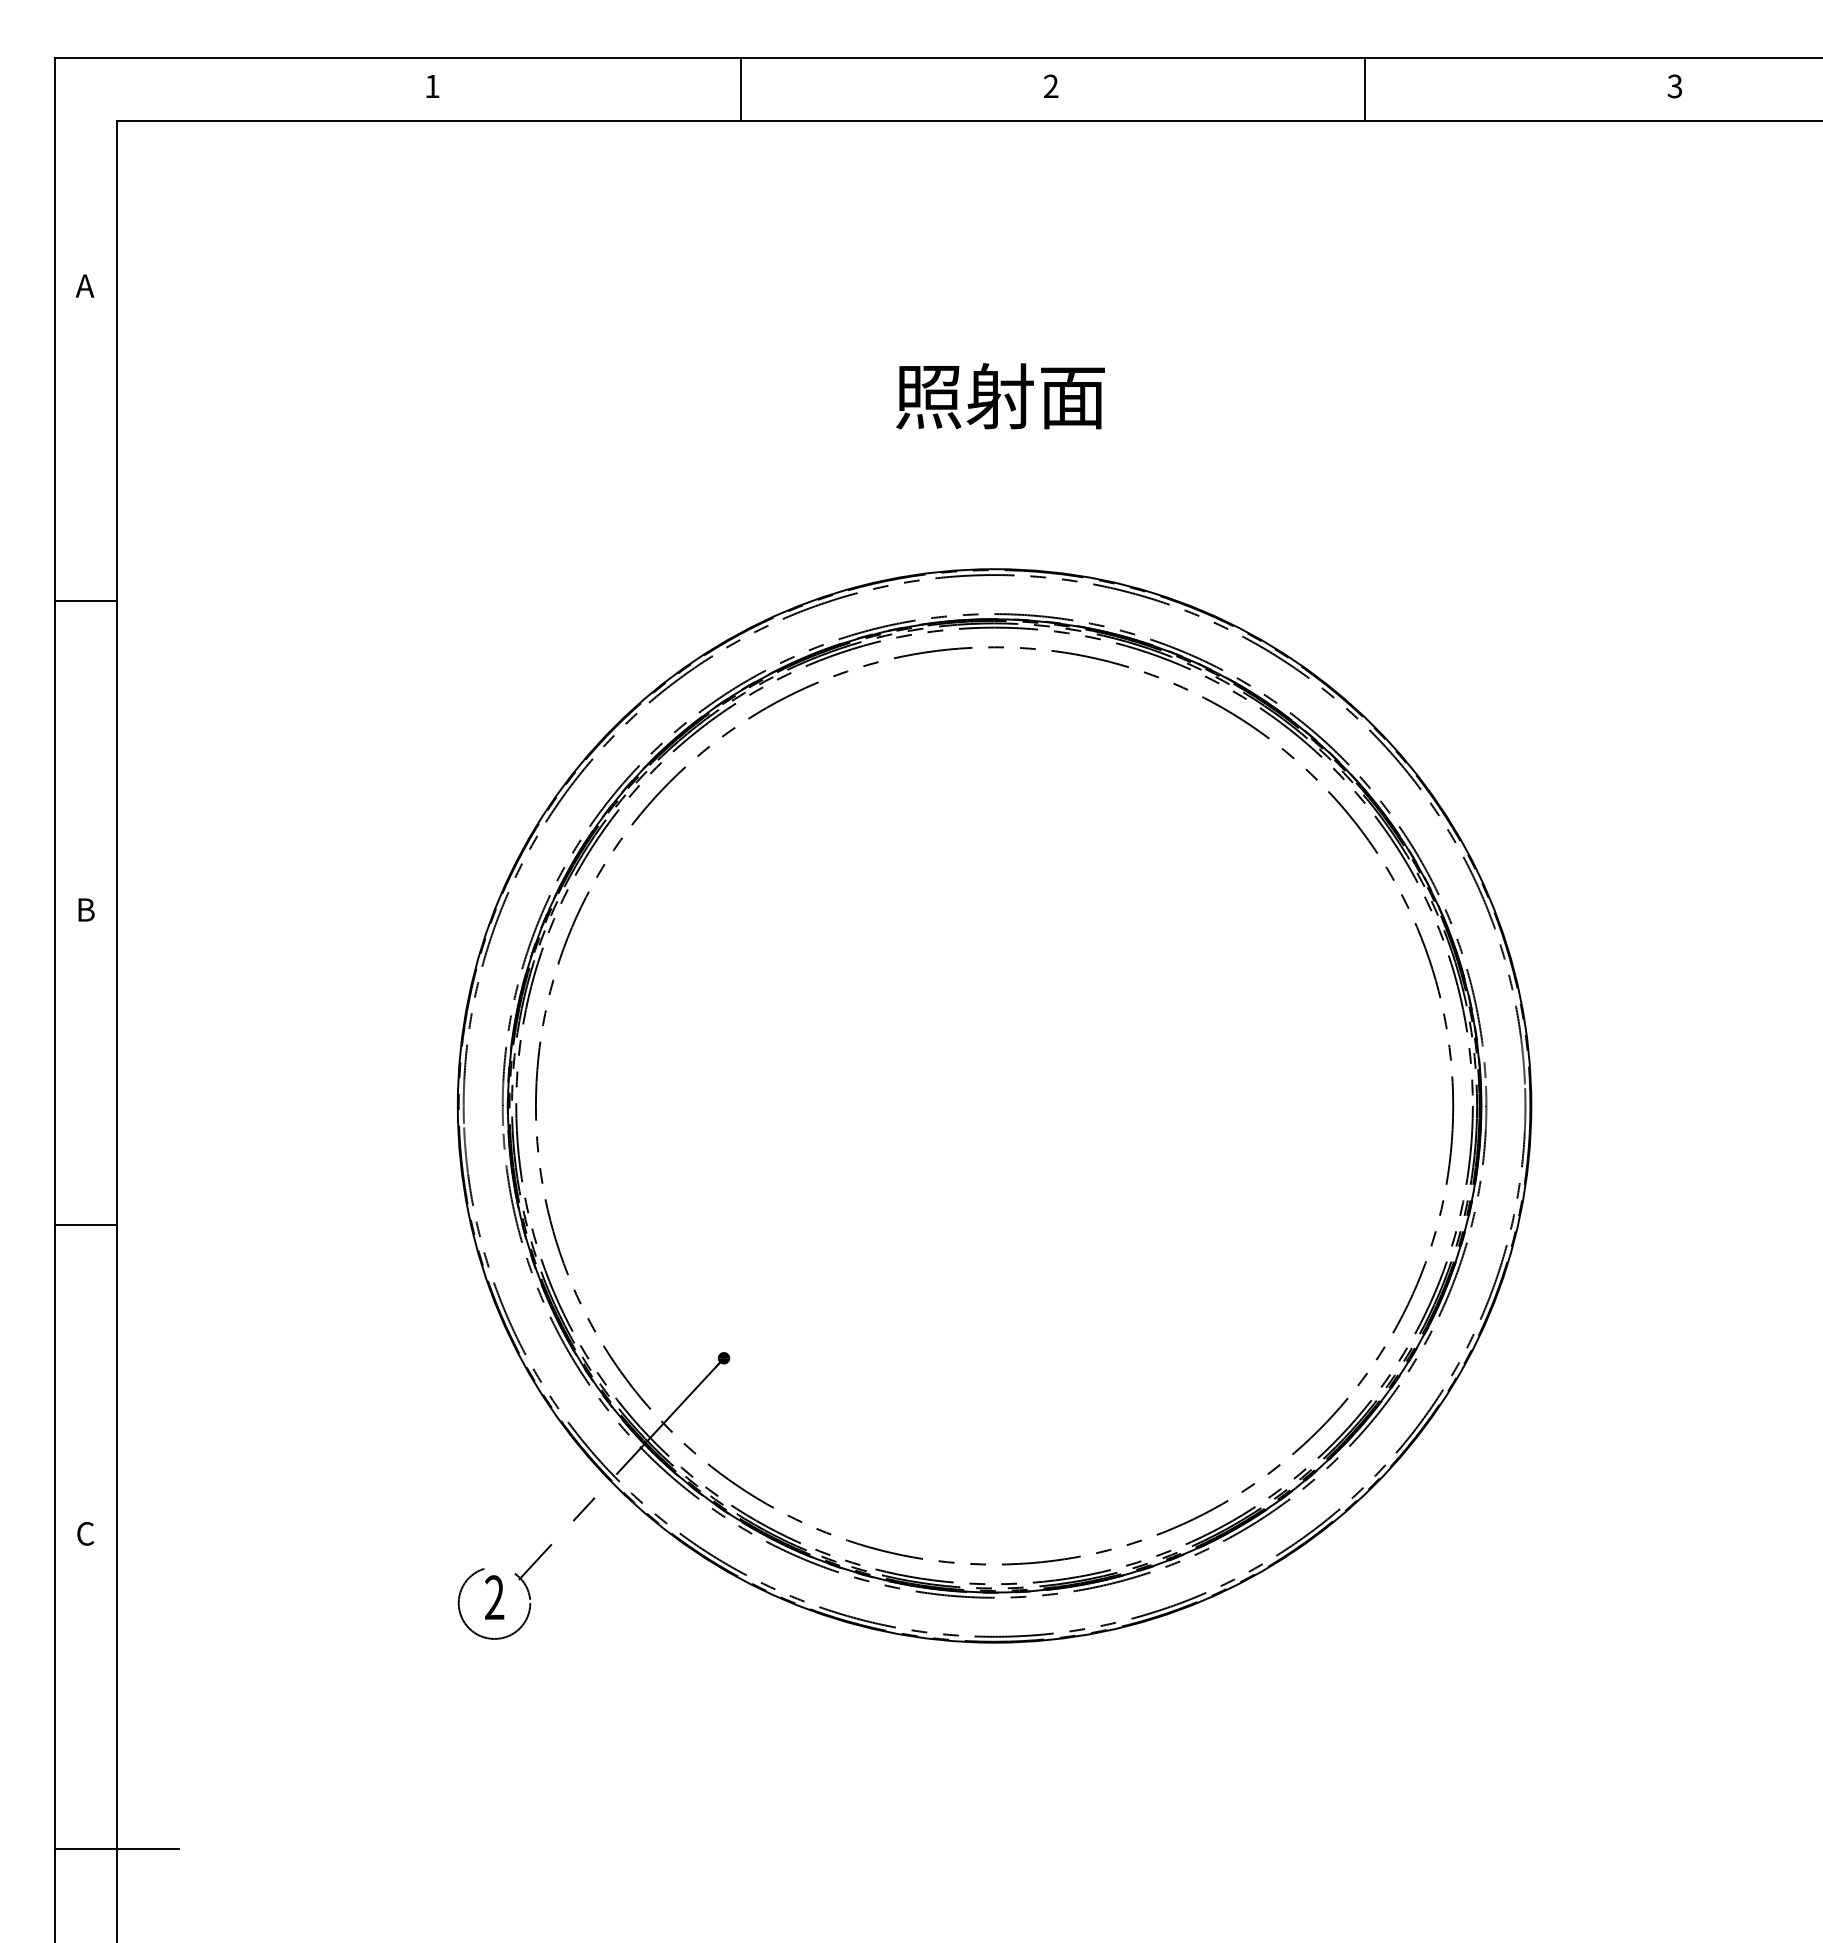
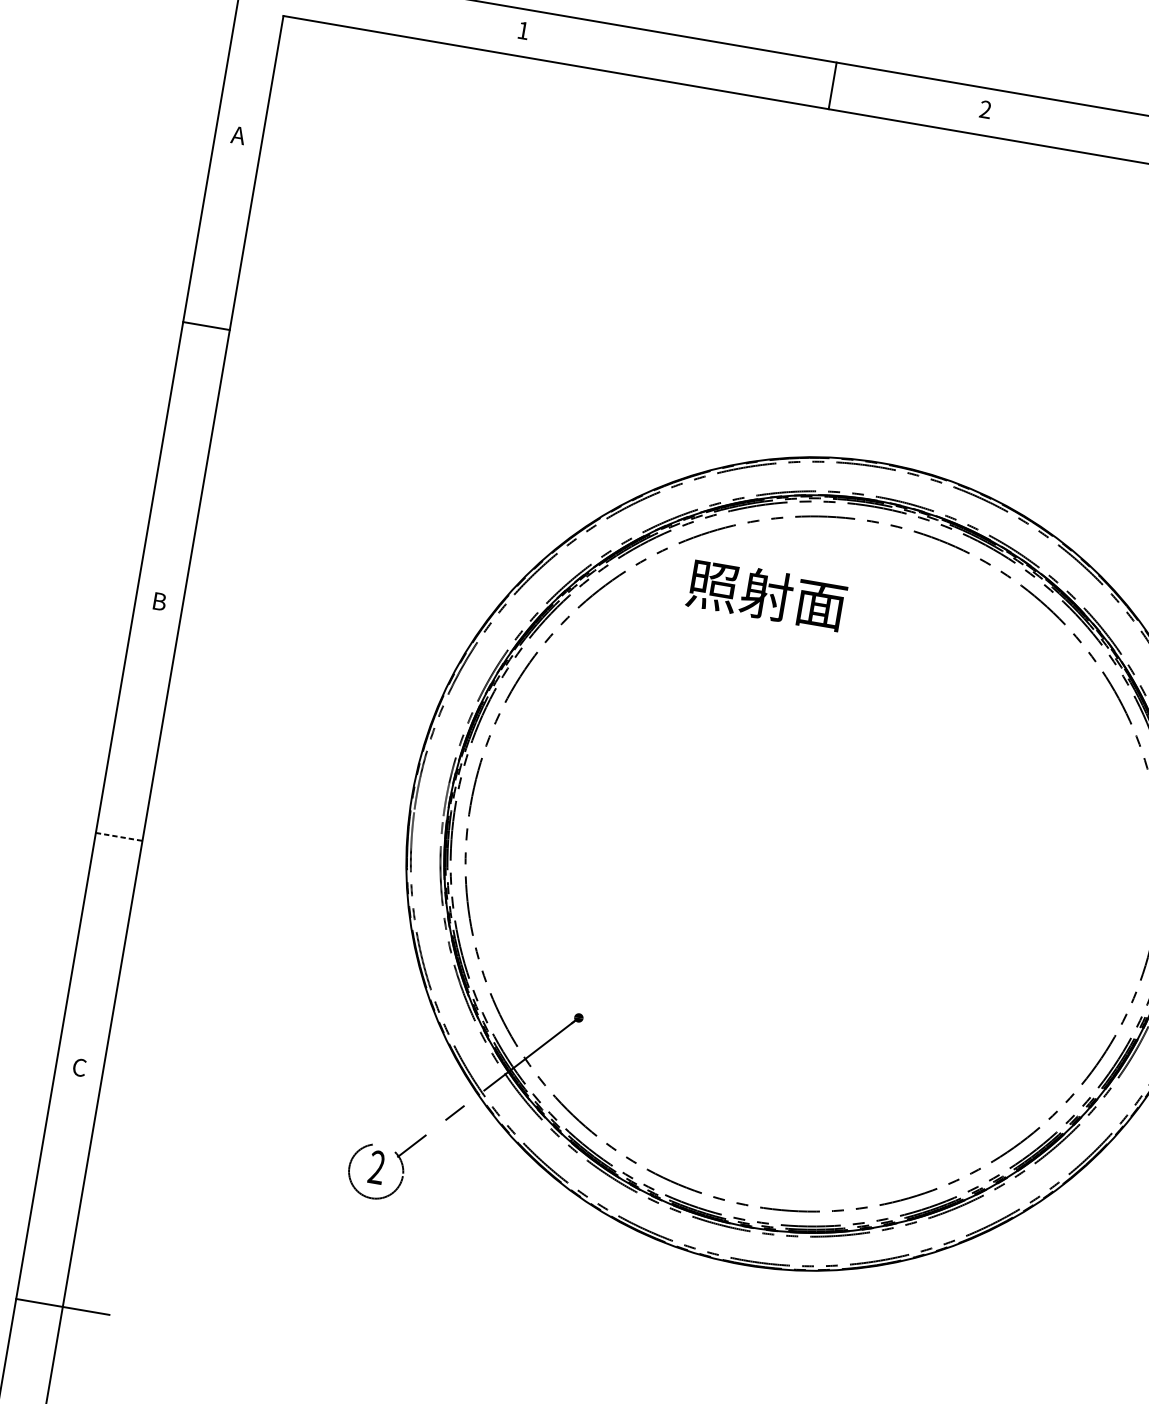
line: (740, 89) -> (832, 85), moved
text: (1000, 396) -> (766, 595), moved
line: (85, 601) -> (206, 326), moved
line: (86, 1224) -> (119, 836), solid -> dashed

